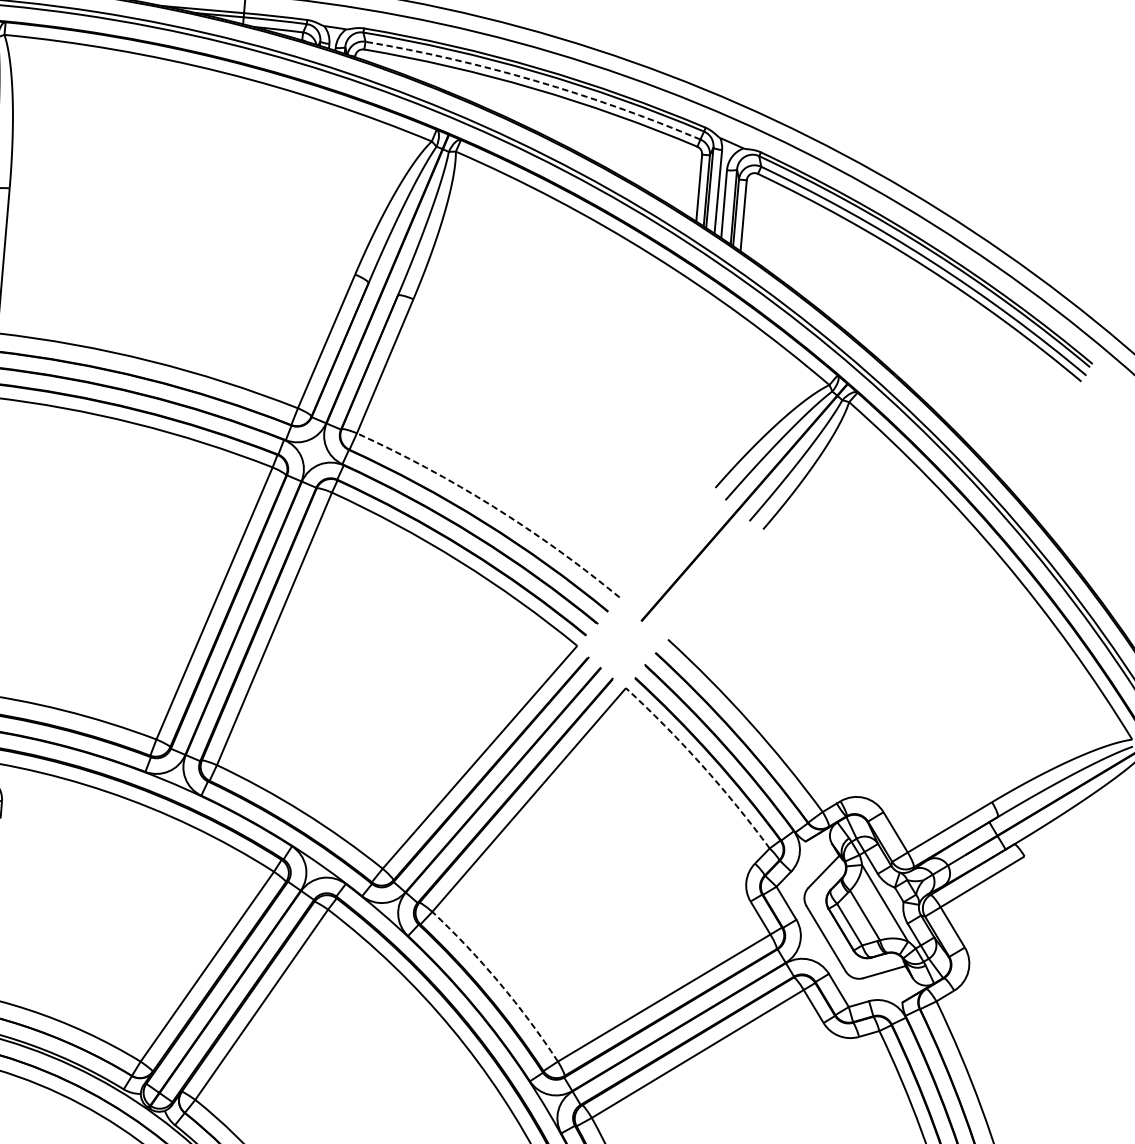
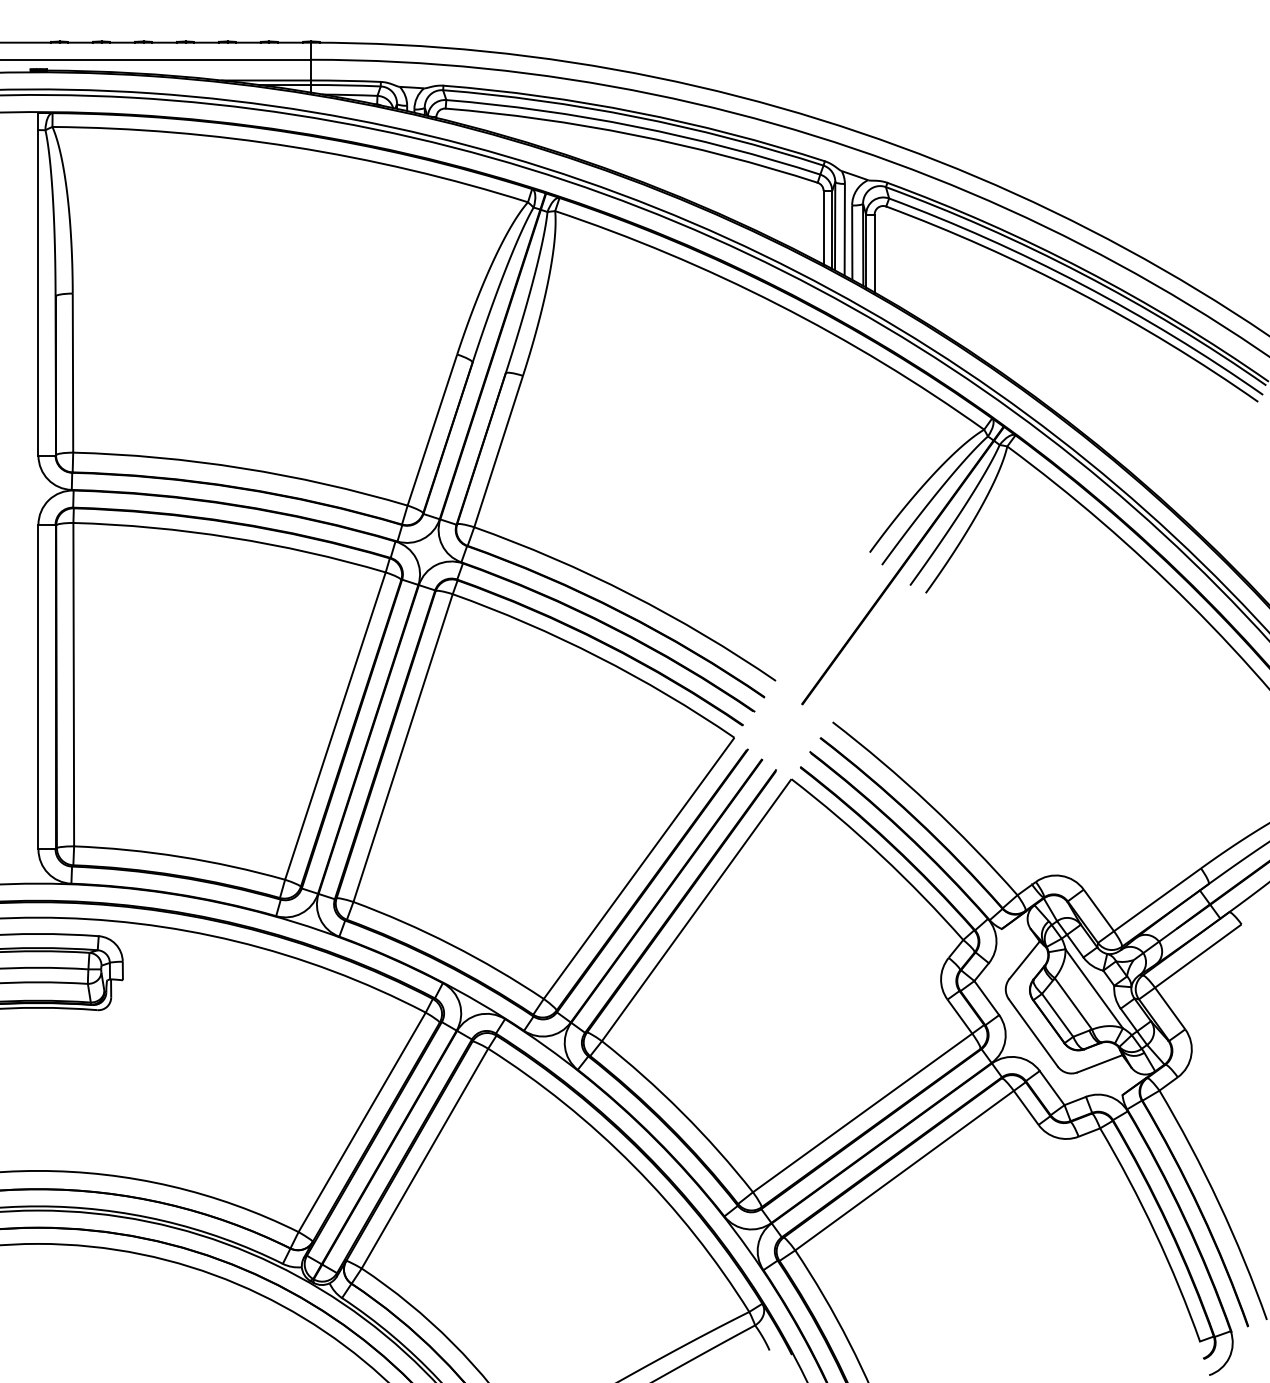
arc: (535, 80) -> (635, 126), dashed -> solid
arc: (493, 507) -> (630, 594), dashed -> solid
arc: (701, 764) -> (881, 855), dashed -> solid
arc: (499, 983) -> (681, 1112), dashed -> solid

